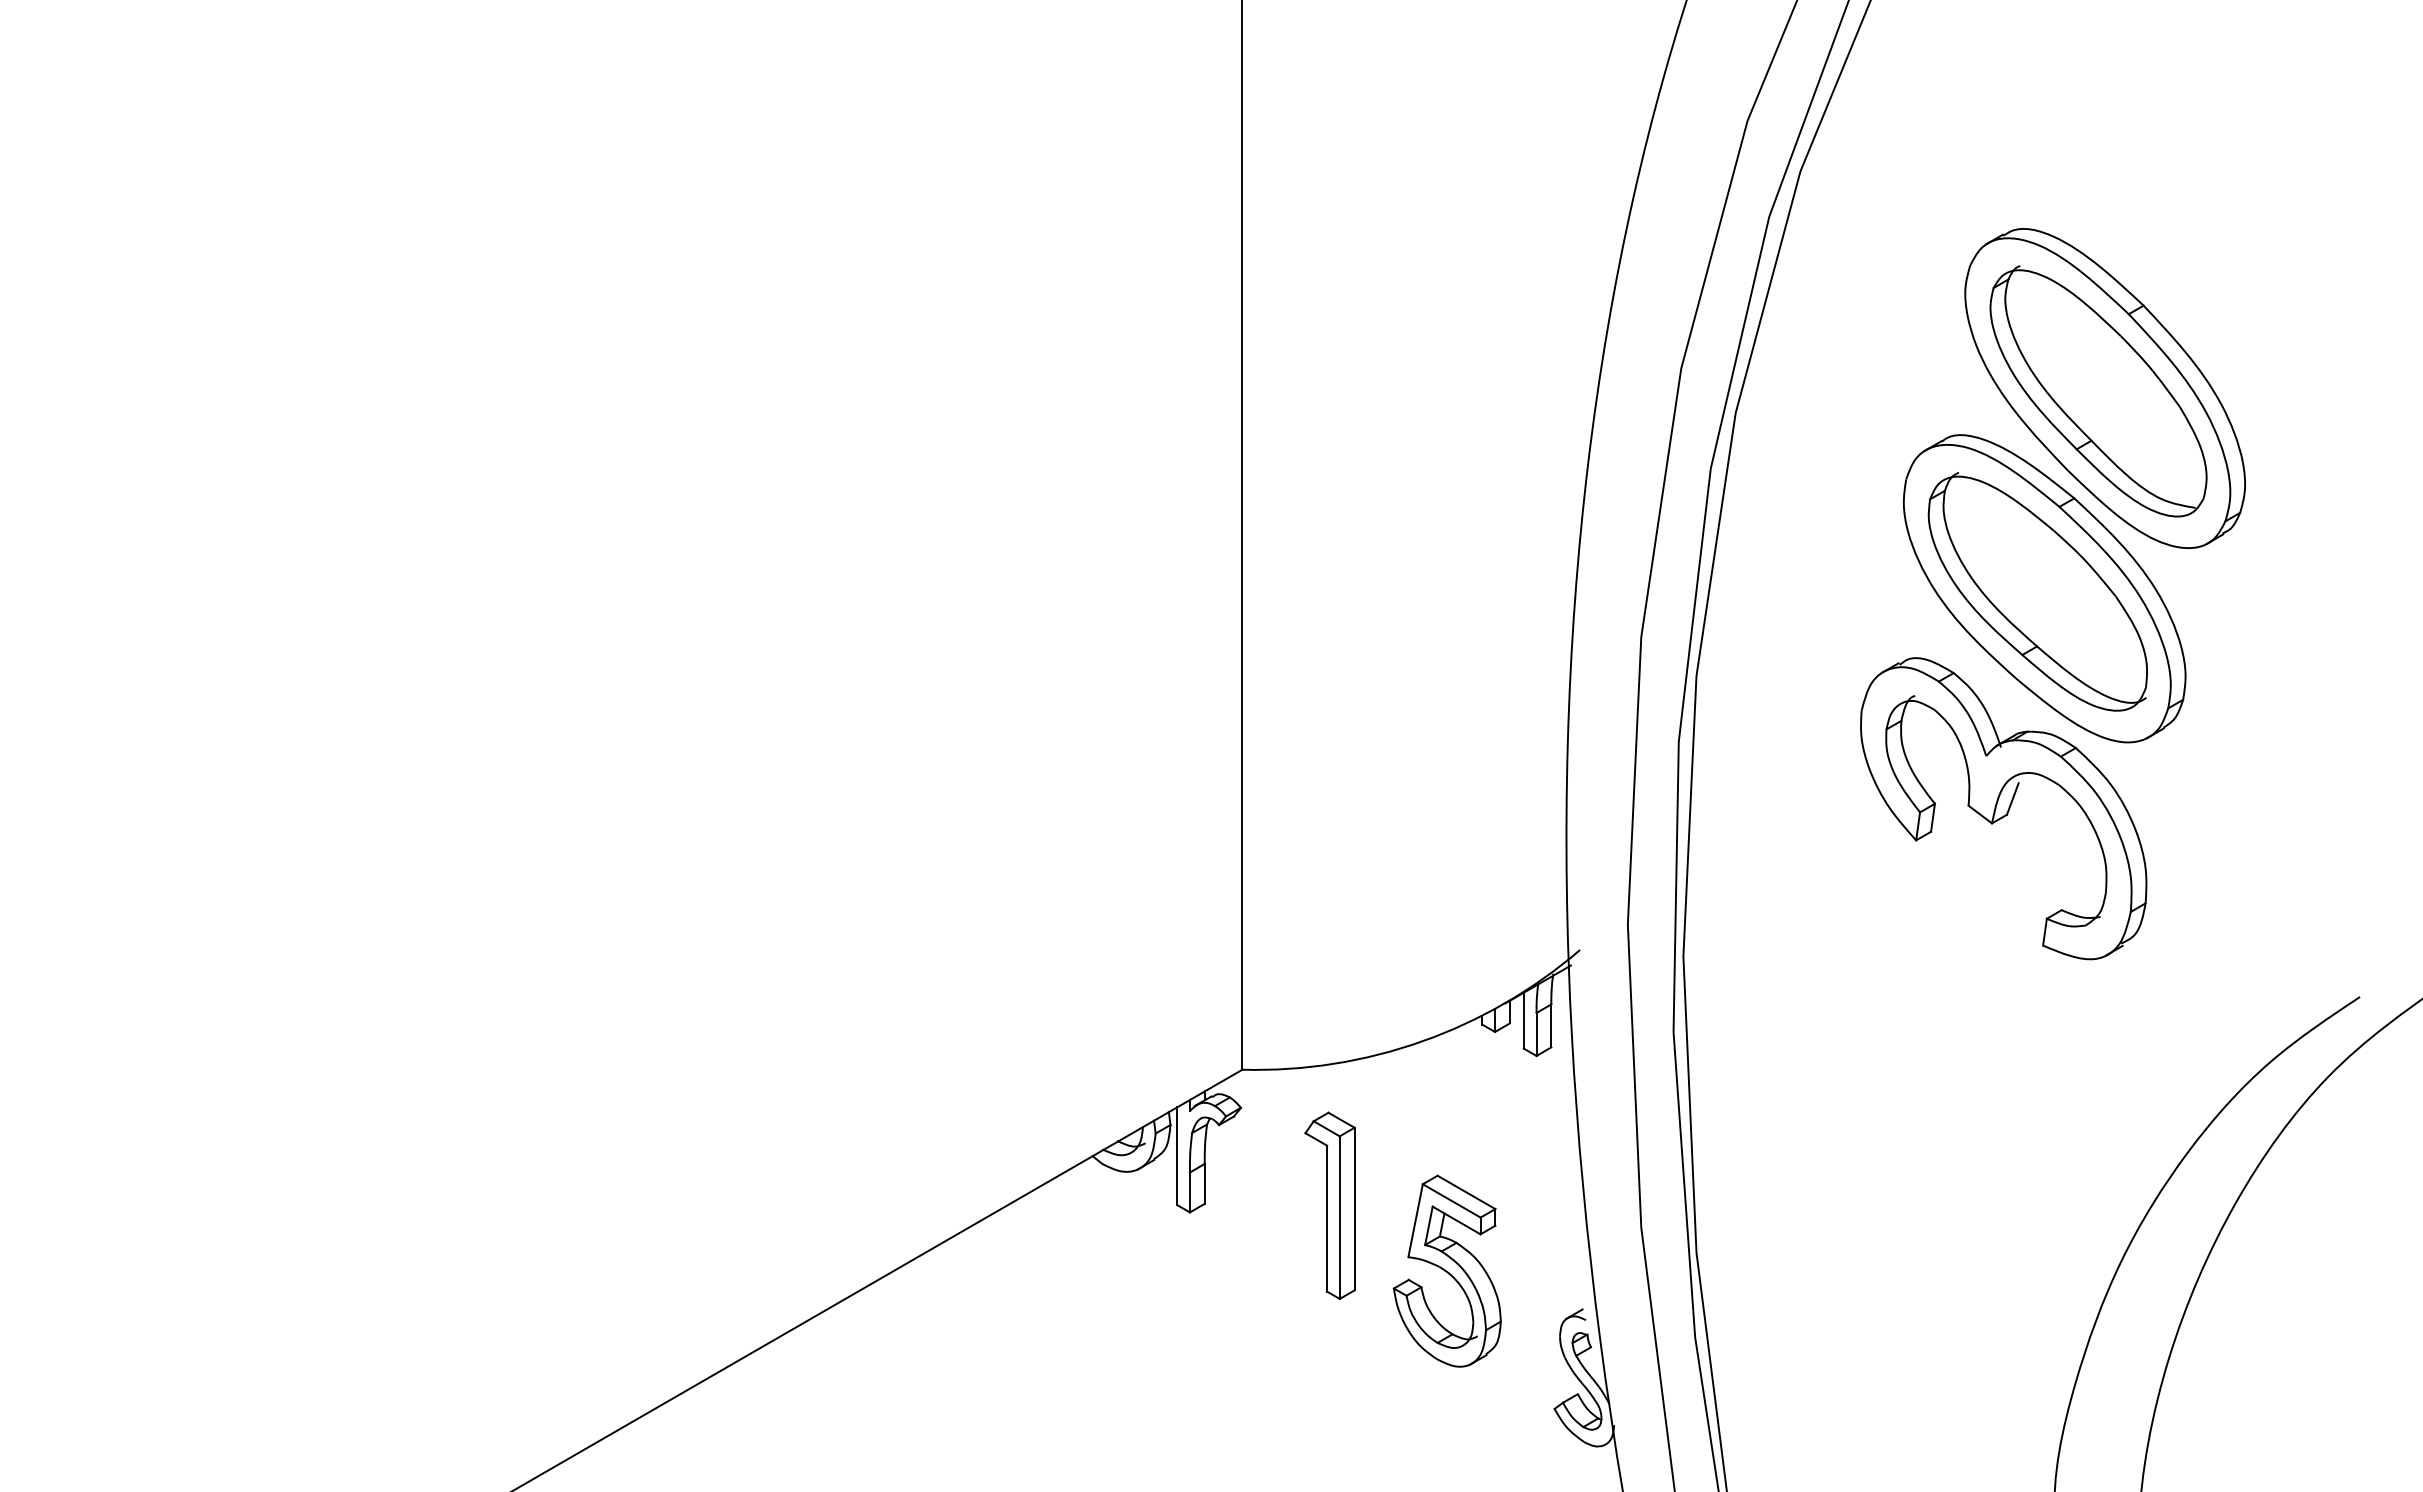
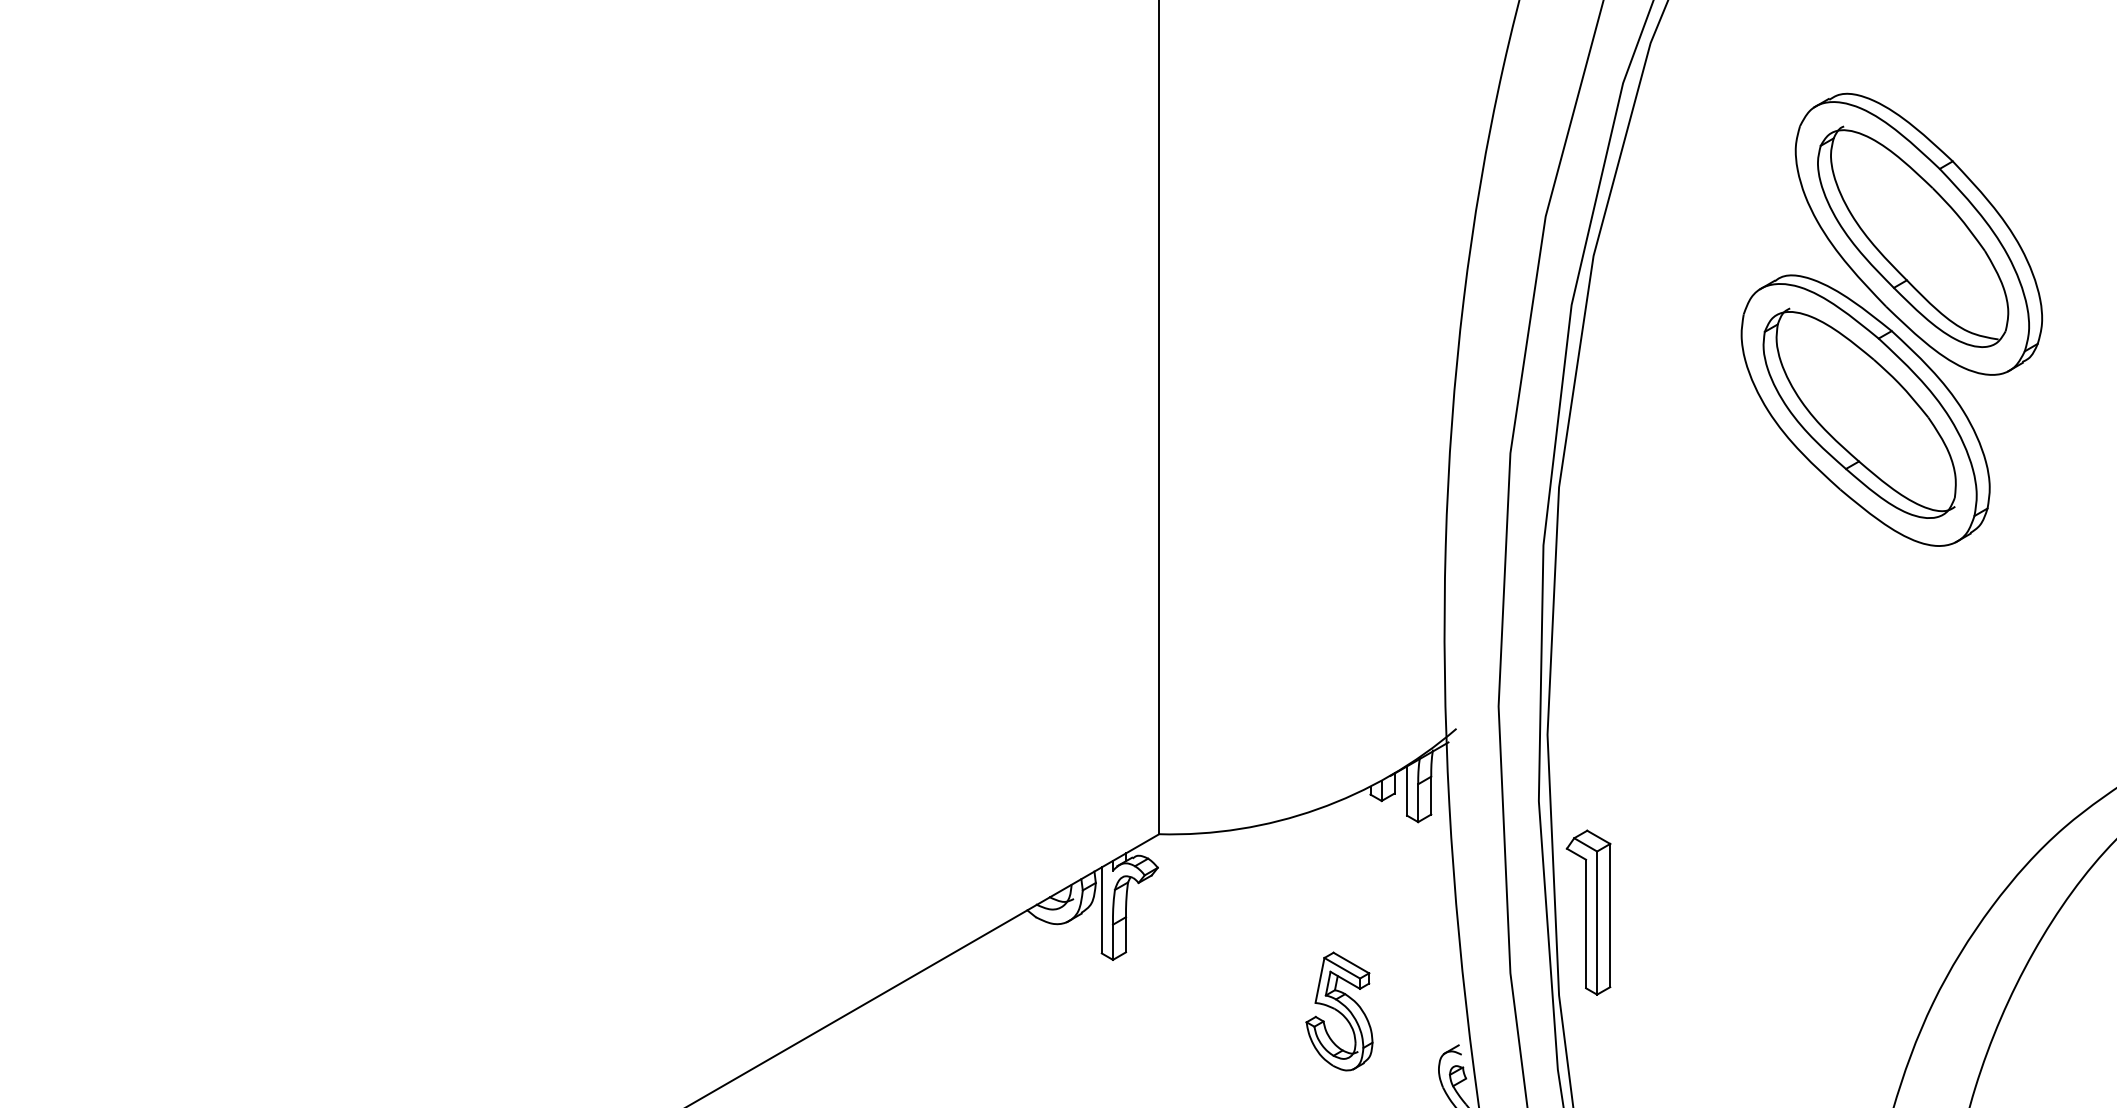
part: (2003, 808) -> (1829, 604), removed
part: (1329, 1205) -> (1588, 912), moved
part: (1446, 1270) -> (1338, 1011), size x0.7

